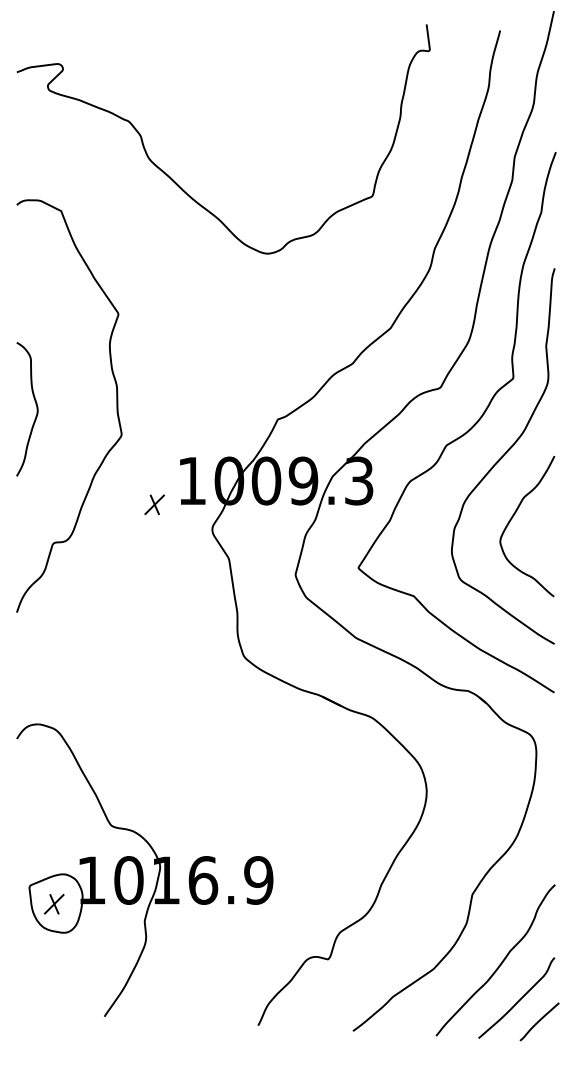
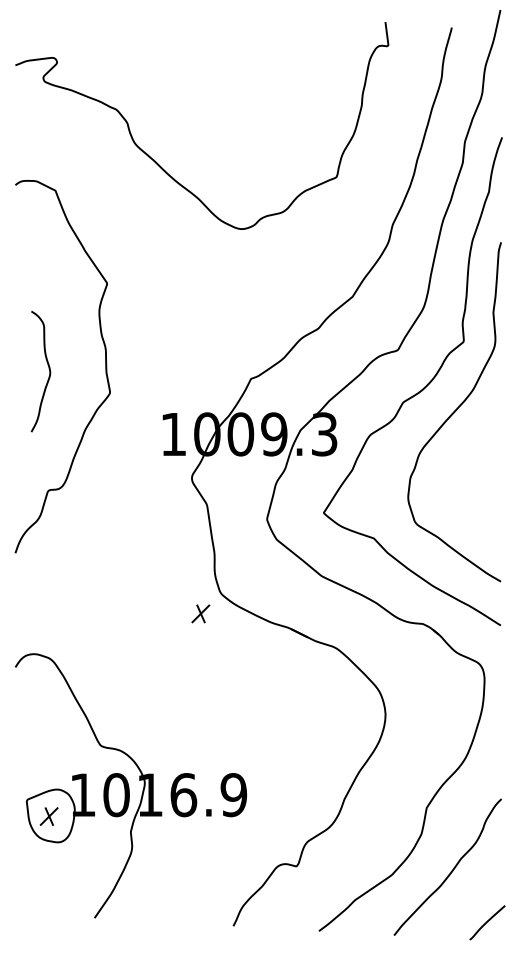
curve: (35, 405) -> (48, 368), moved
part: (154, 504) -> (200, 613), moved
curve: (514, 516) -> (464, 466), removed
curve: (518, 999) -> (468, 902), removed

